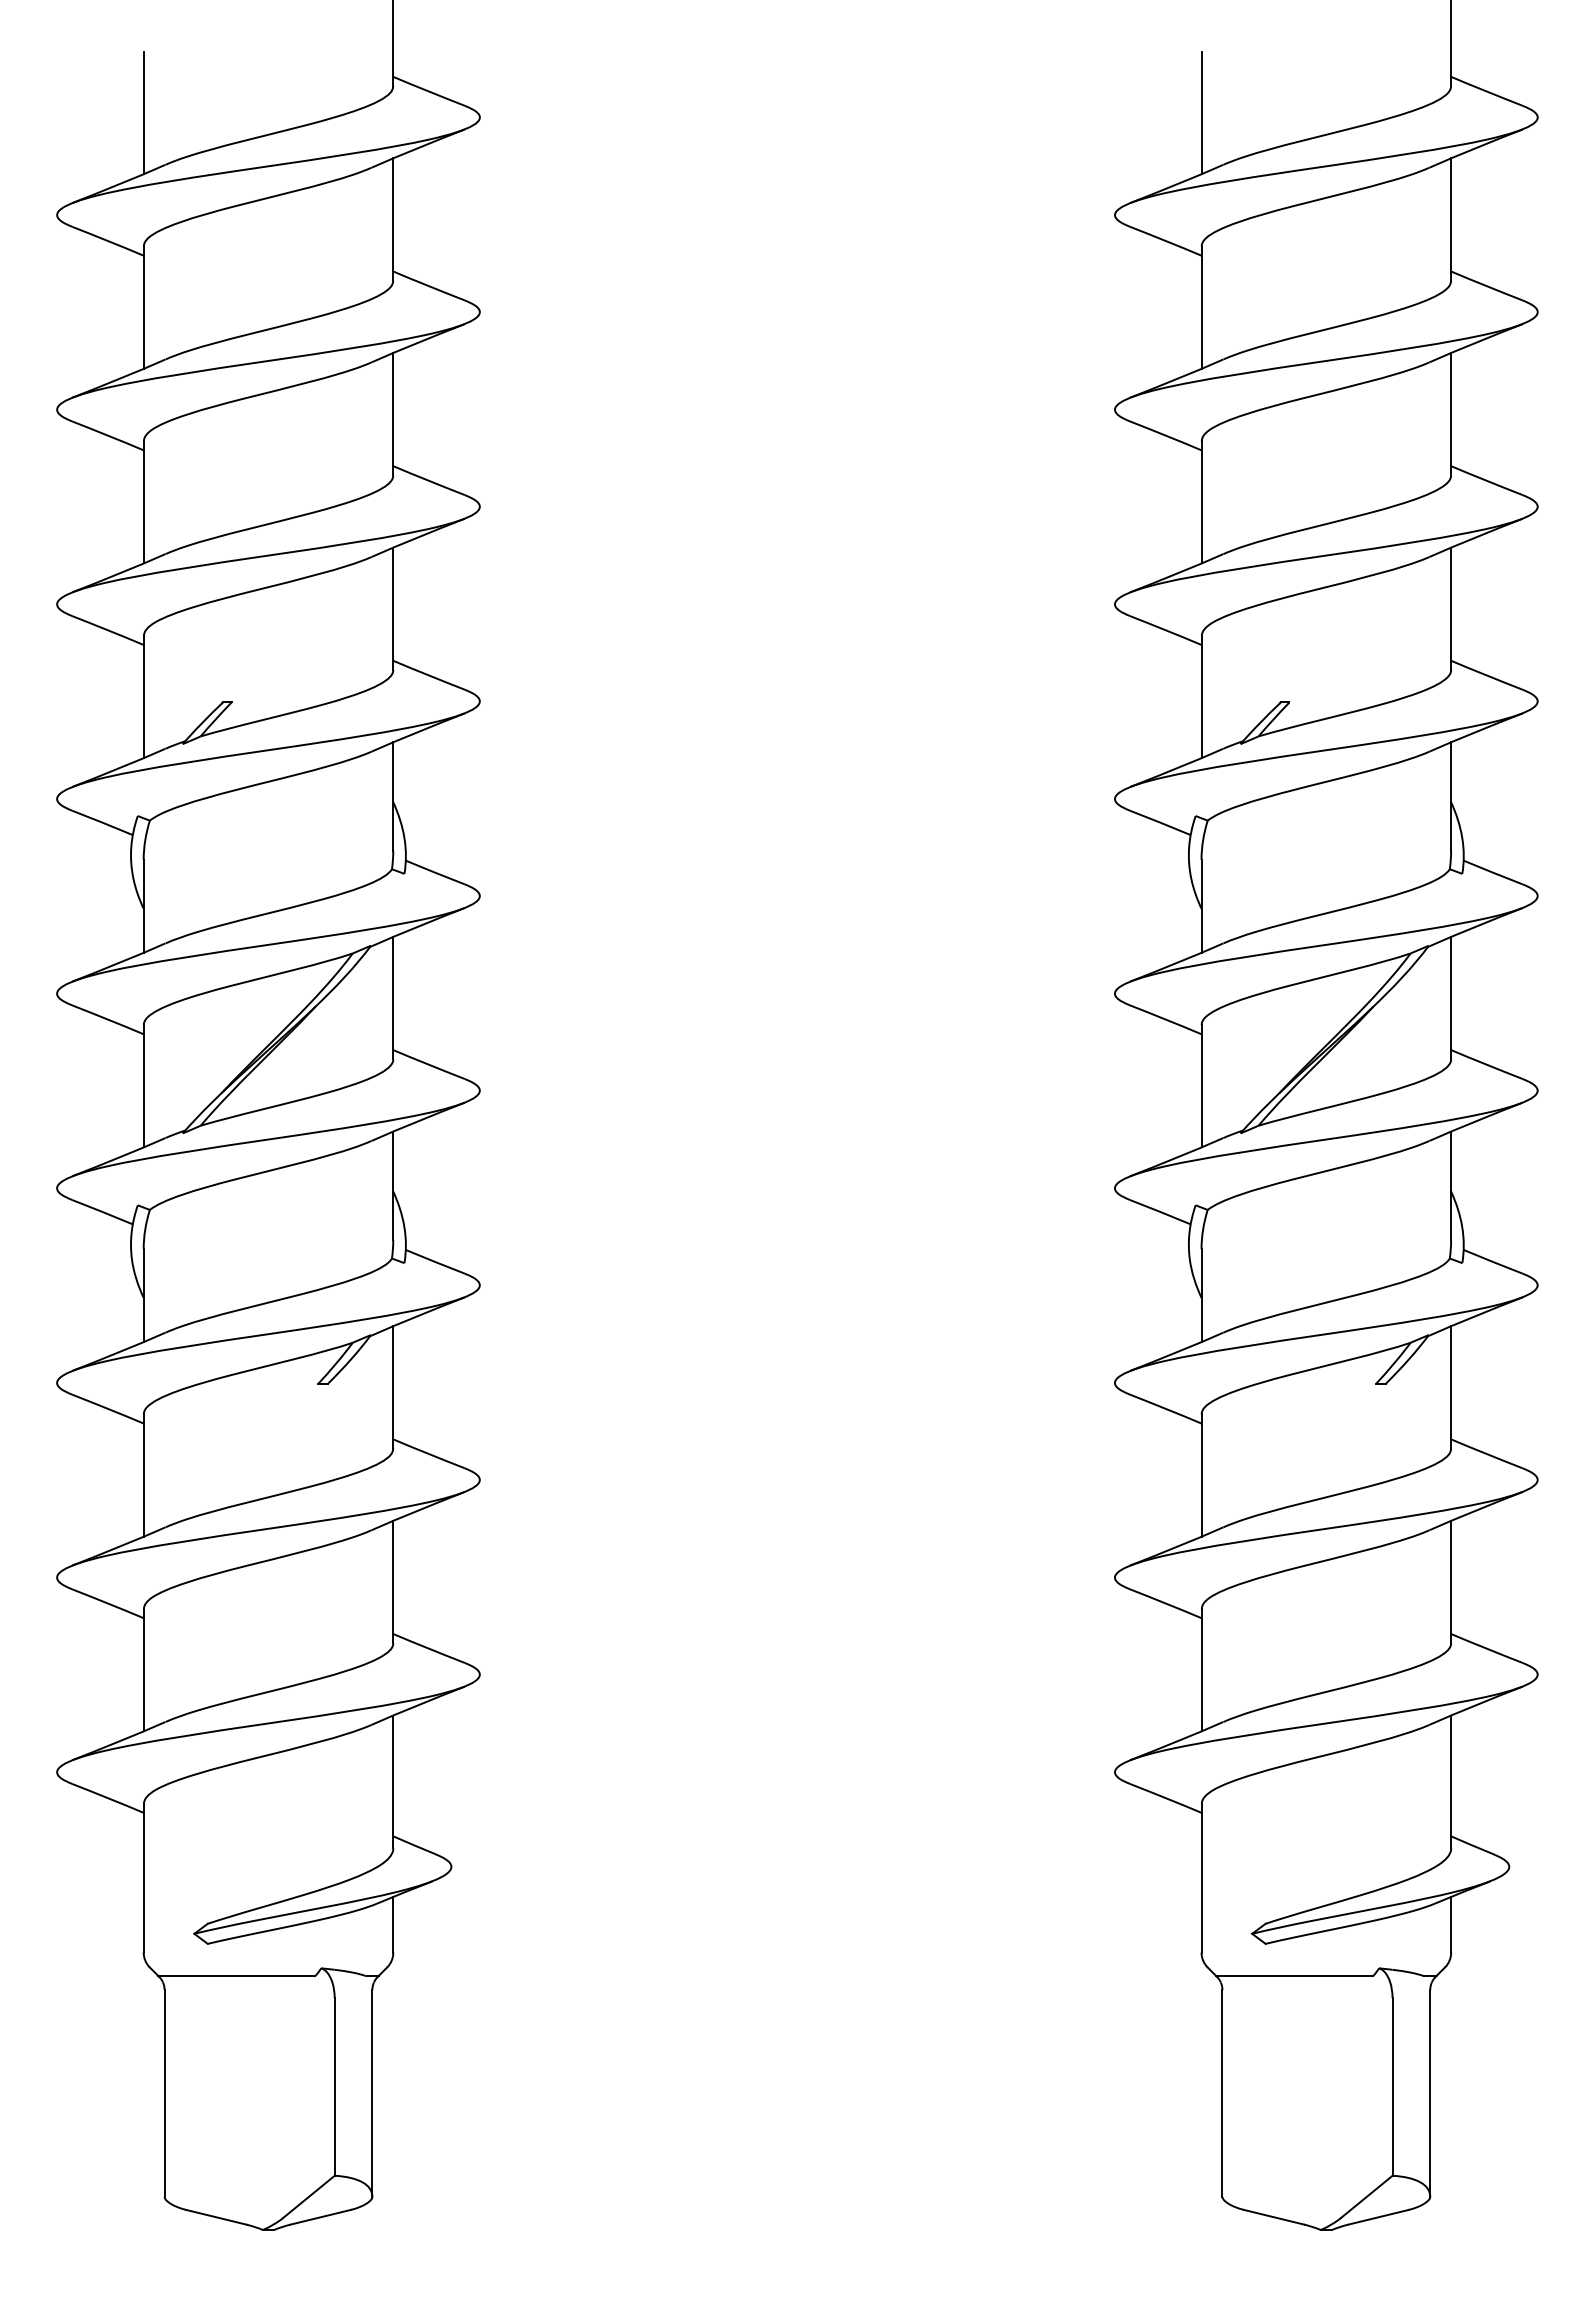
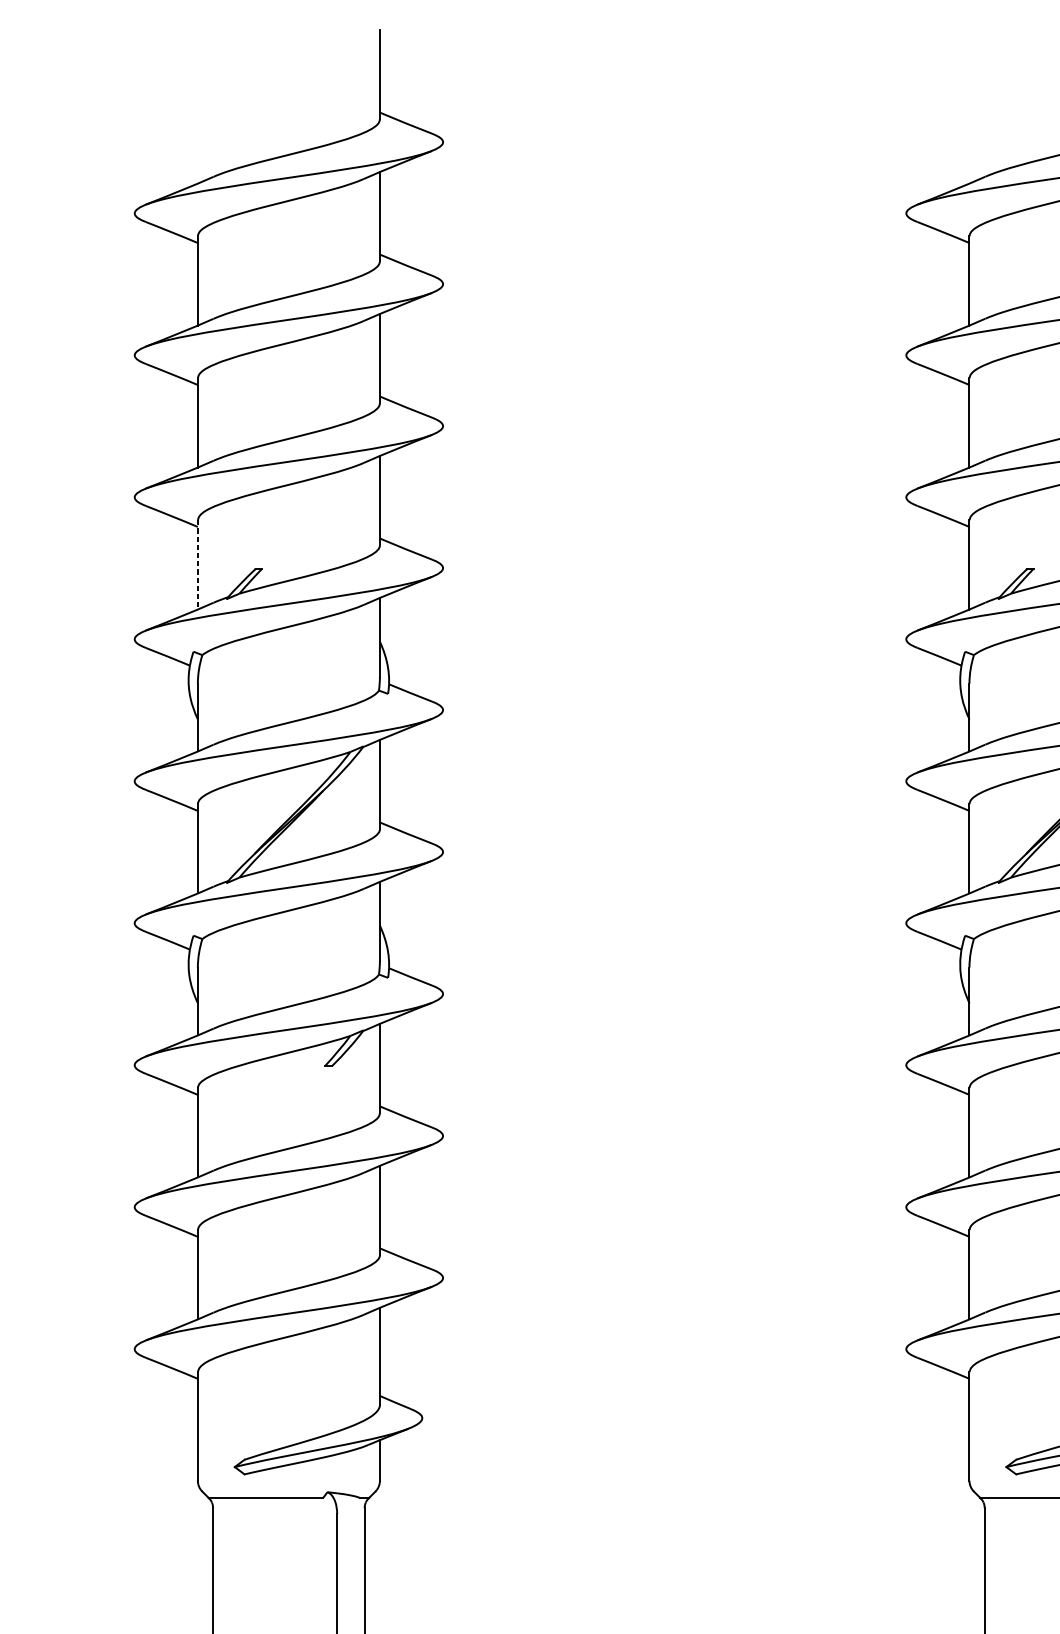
line: (143, 112) -> (197, 138), removed
line: (1201, 112) -> (969, 138), removed
line: (143, 697) -> (197, 565), solid -> dashed

